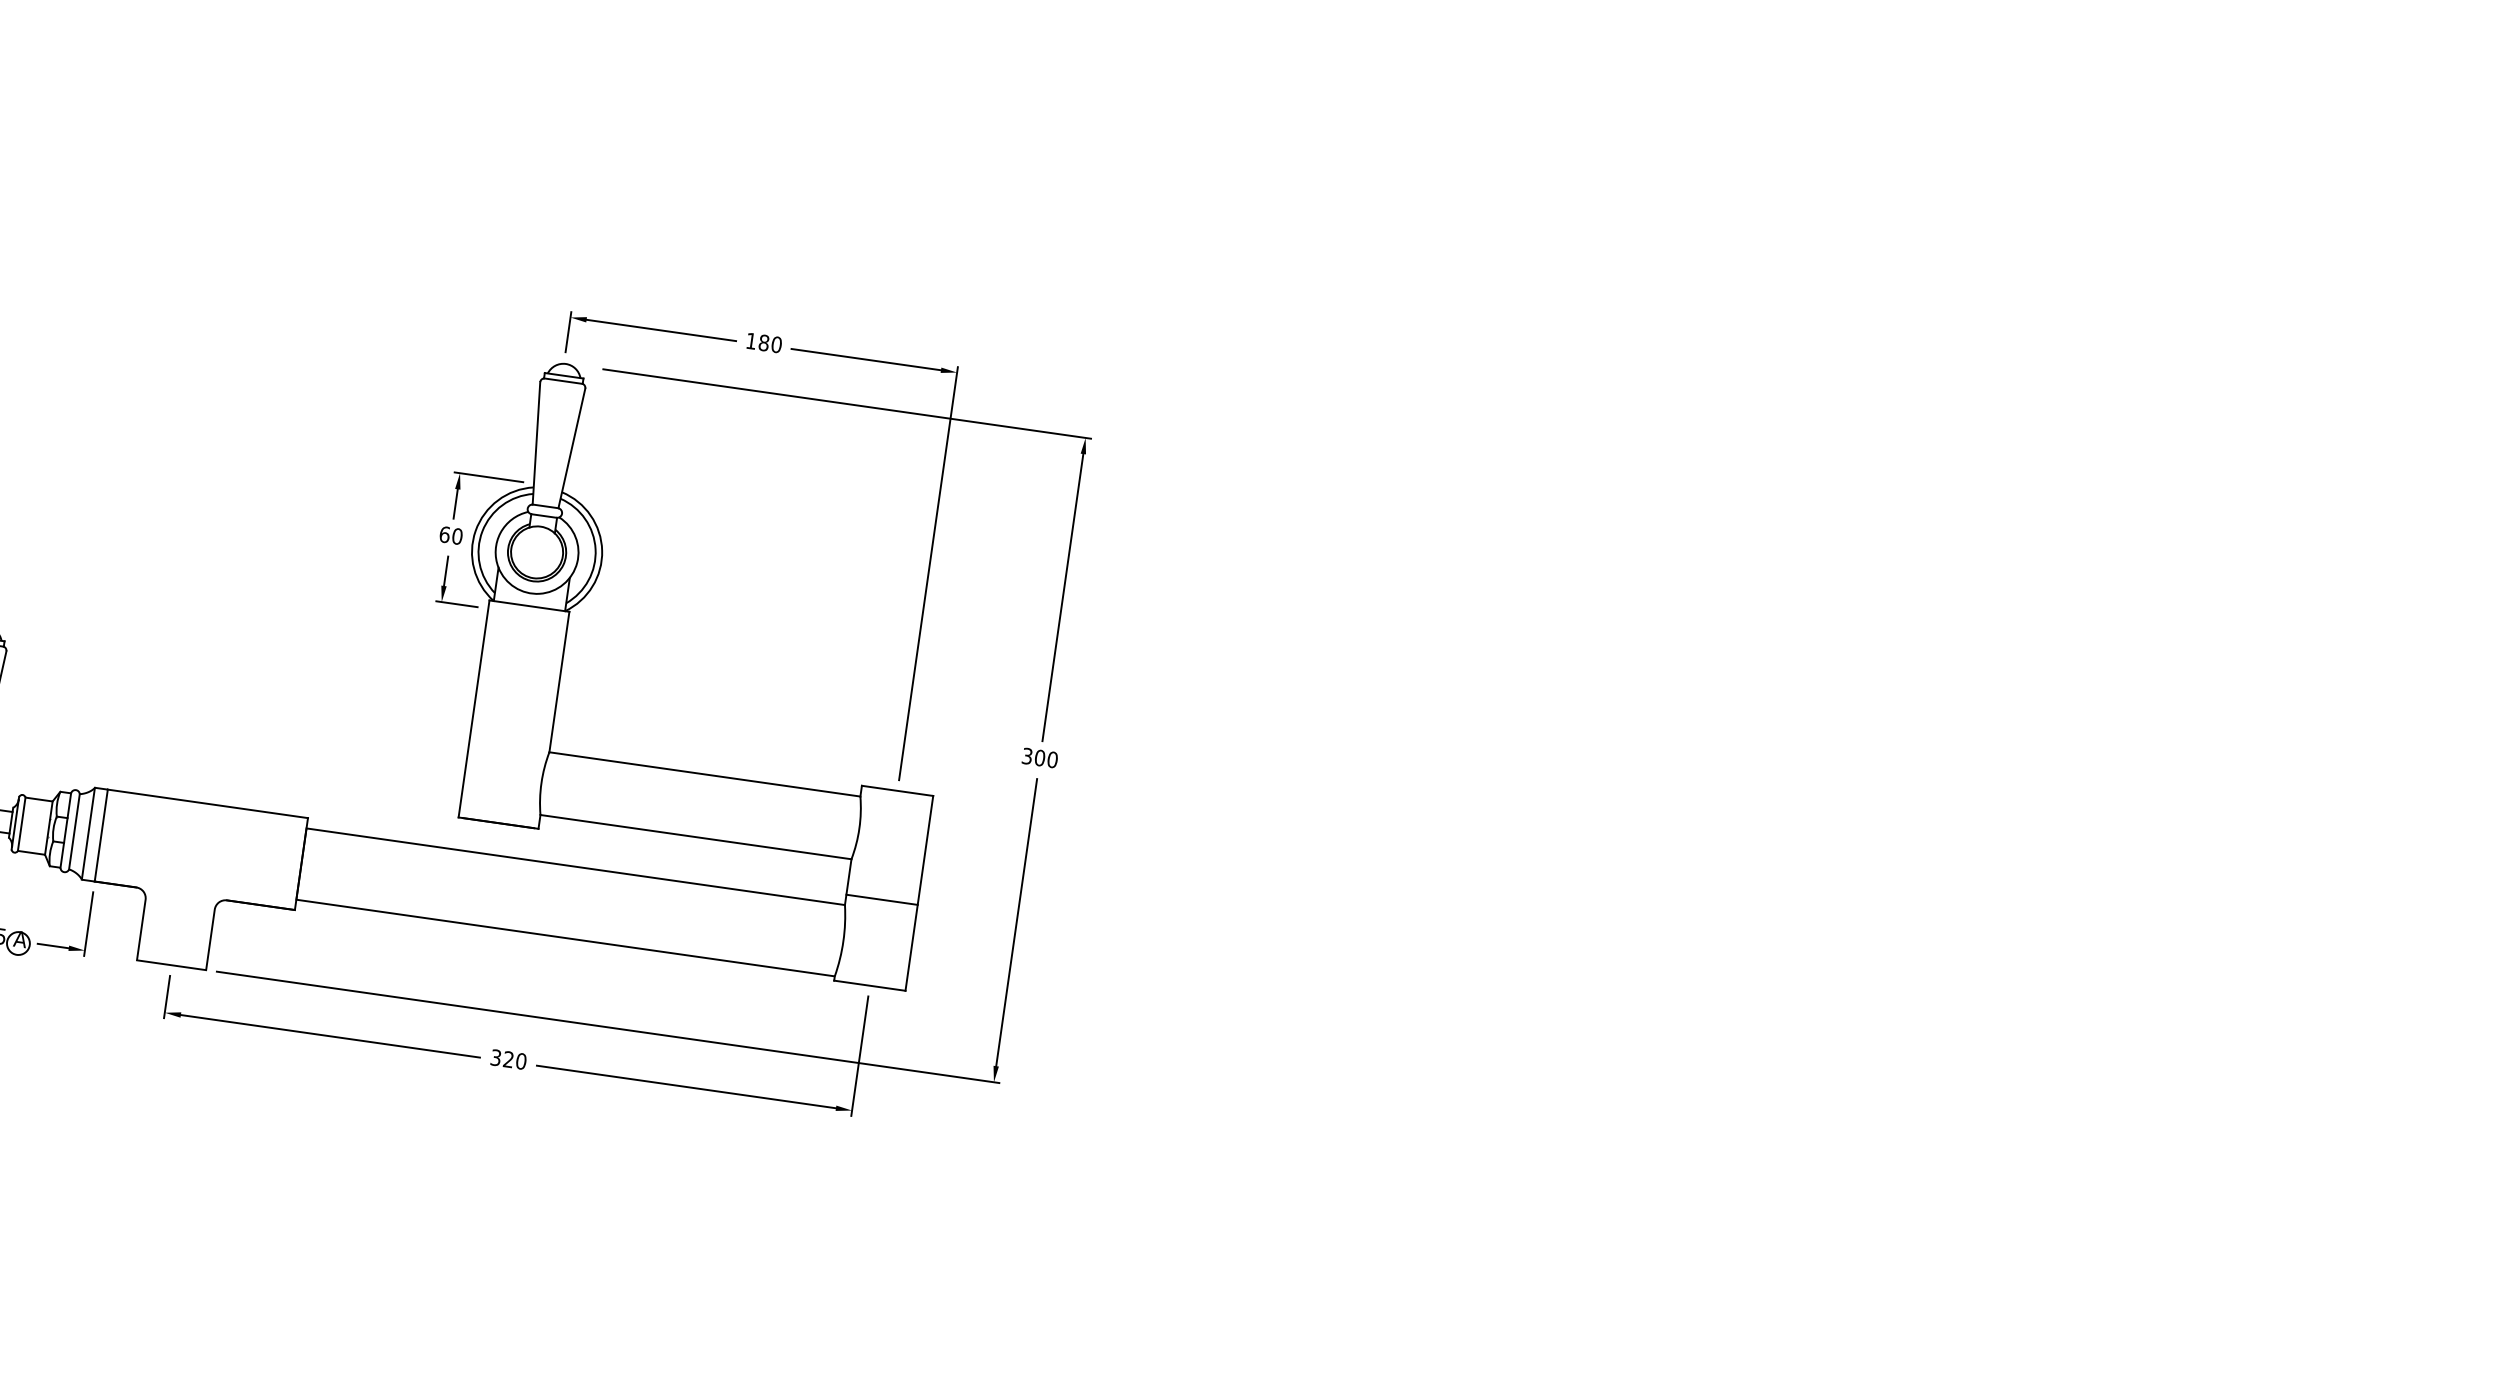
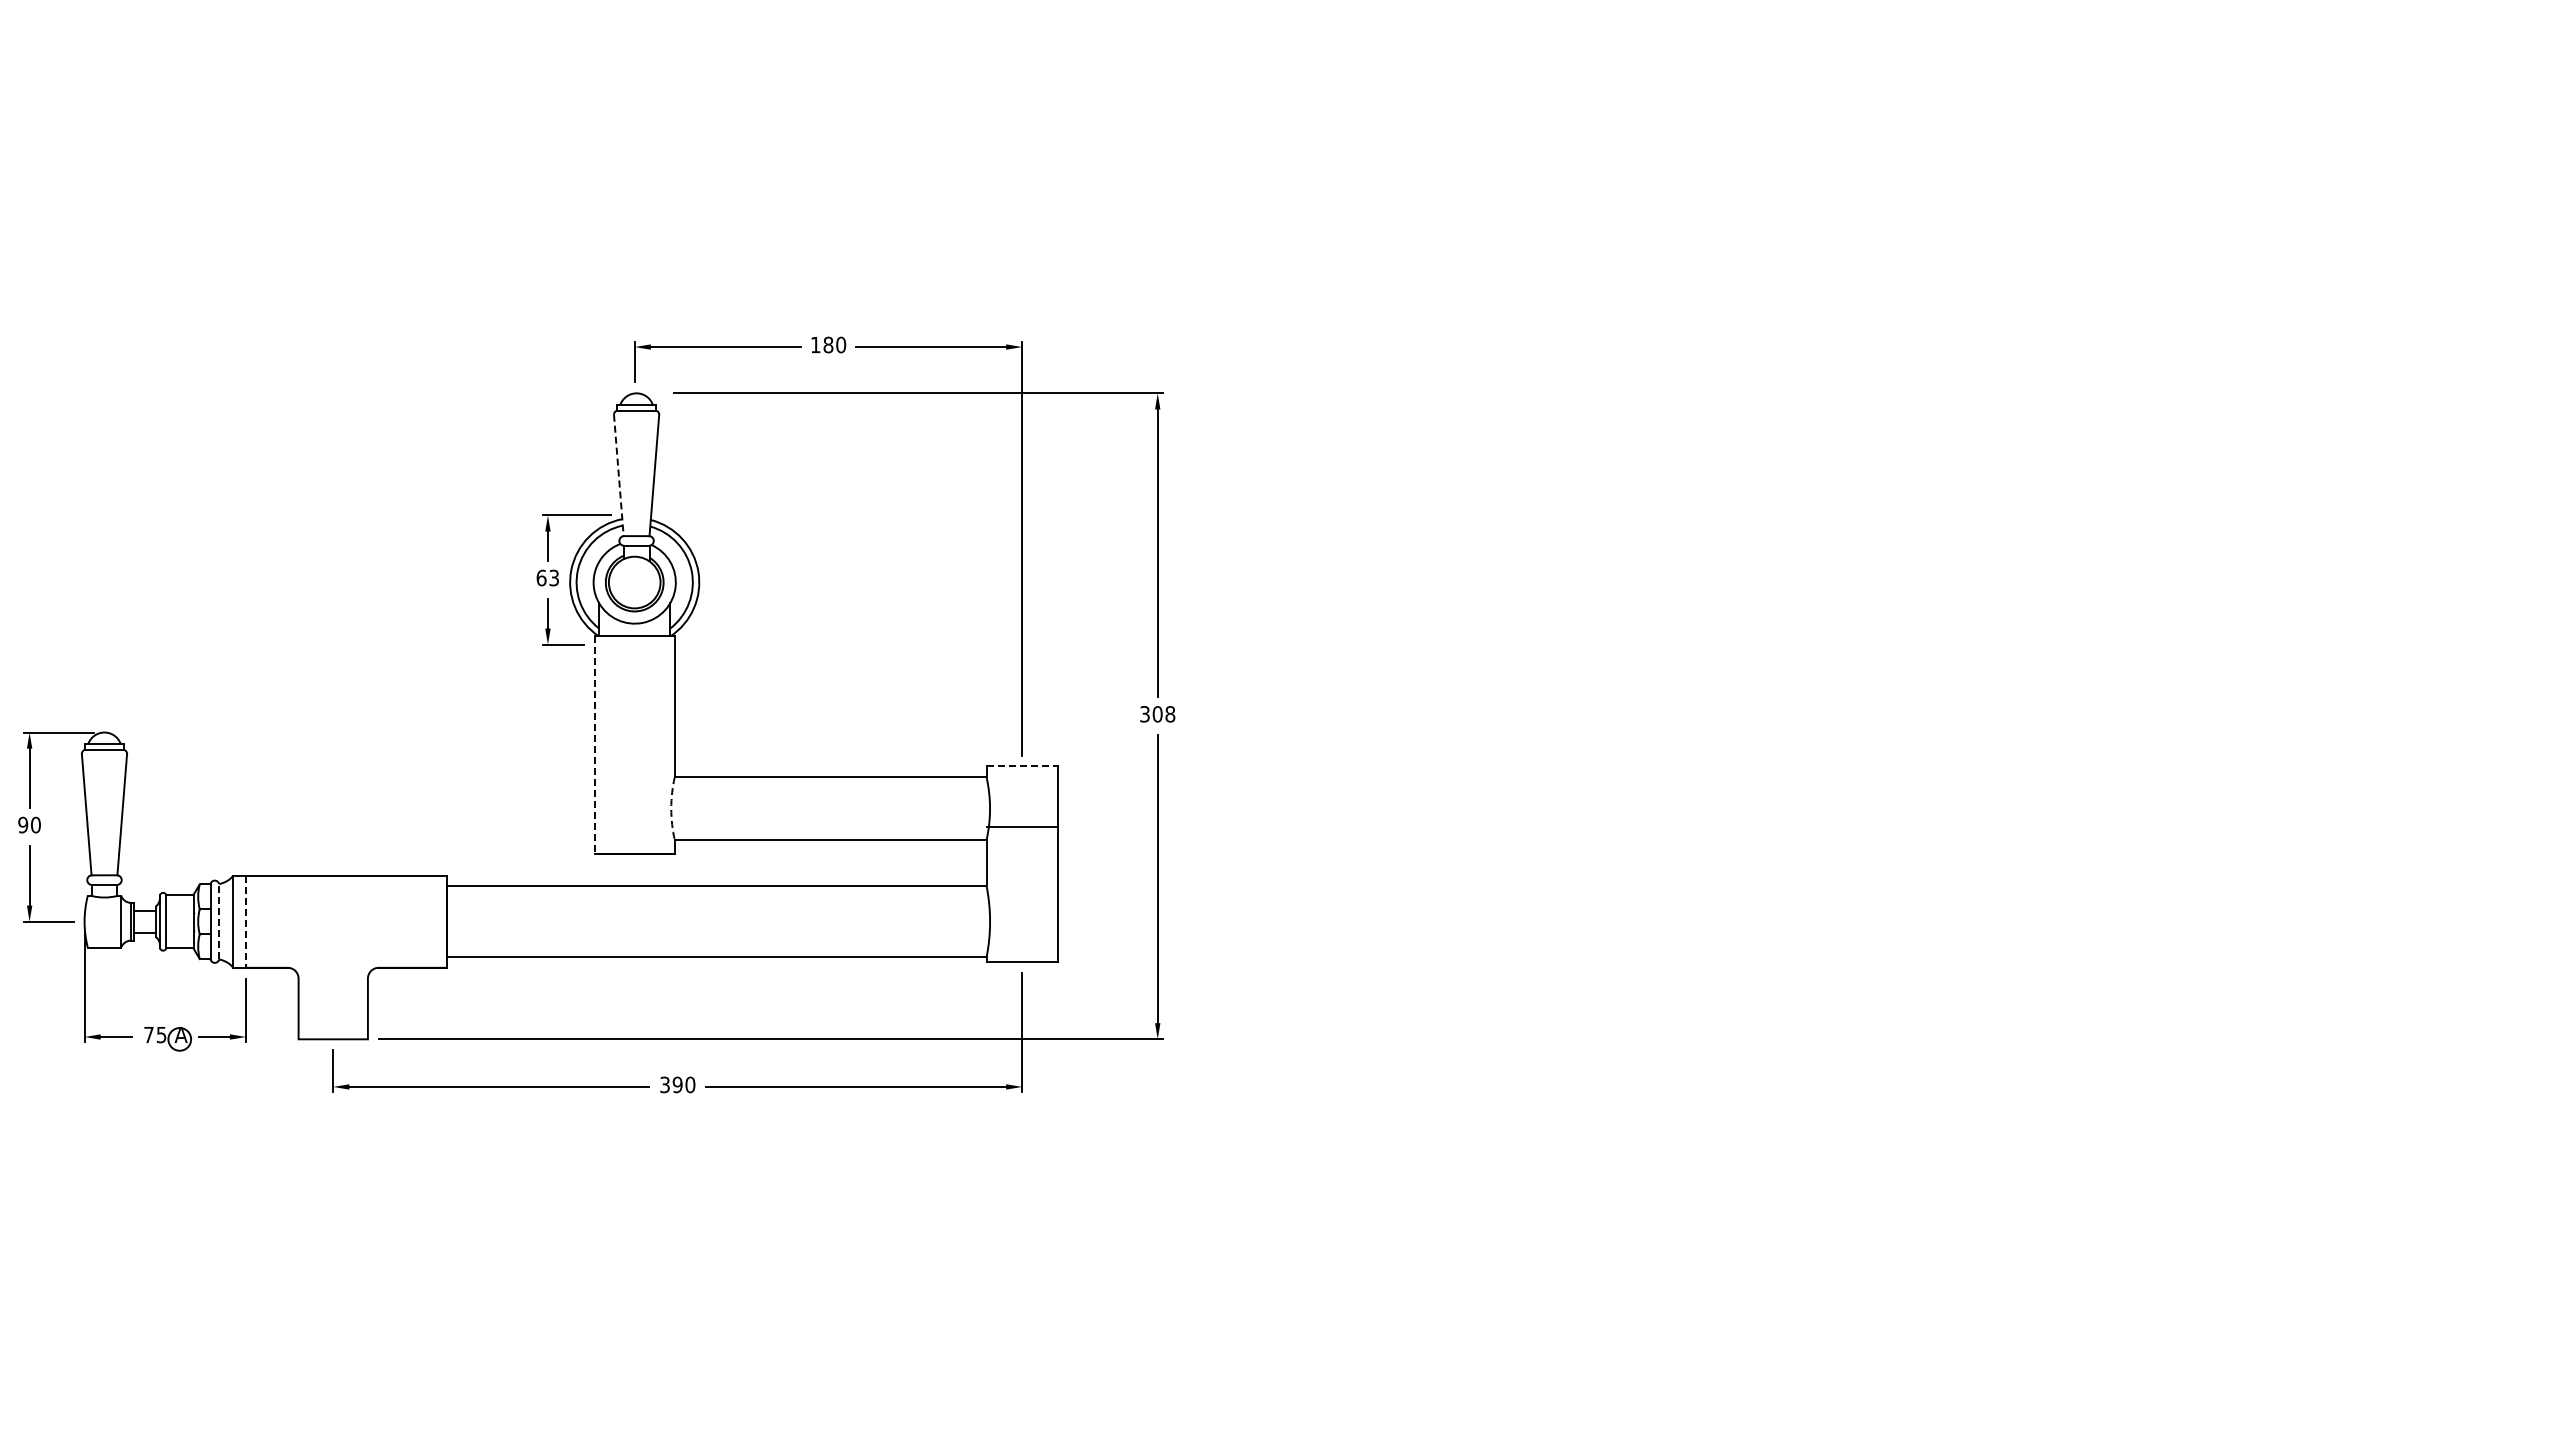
line: (536, 443) -> (618, 475), solid -> dashed
text: (457, 536) -> (554, 577), 60 -> 63
line: (473, 709) -> (594, 745), solid -> dashed
text: (1052, 760) -> (1170, 714), 300 -> 308
arc: (541, 783) -> (671, 808), solid -> dashed
line: (897, 790) -> (1022, 766), solid -> dashed
line: (74, 831) -> (219, 921), solid -> dashed
line: (101, 836) -> (246, 922), solid -> dashed
line: (882, 899) -> (1022, 826), moved
text: (508, 1059) -> (677, 1084), 320 -> 390

